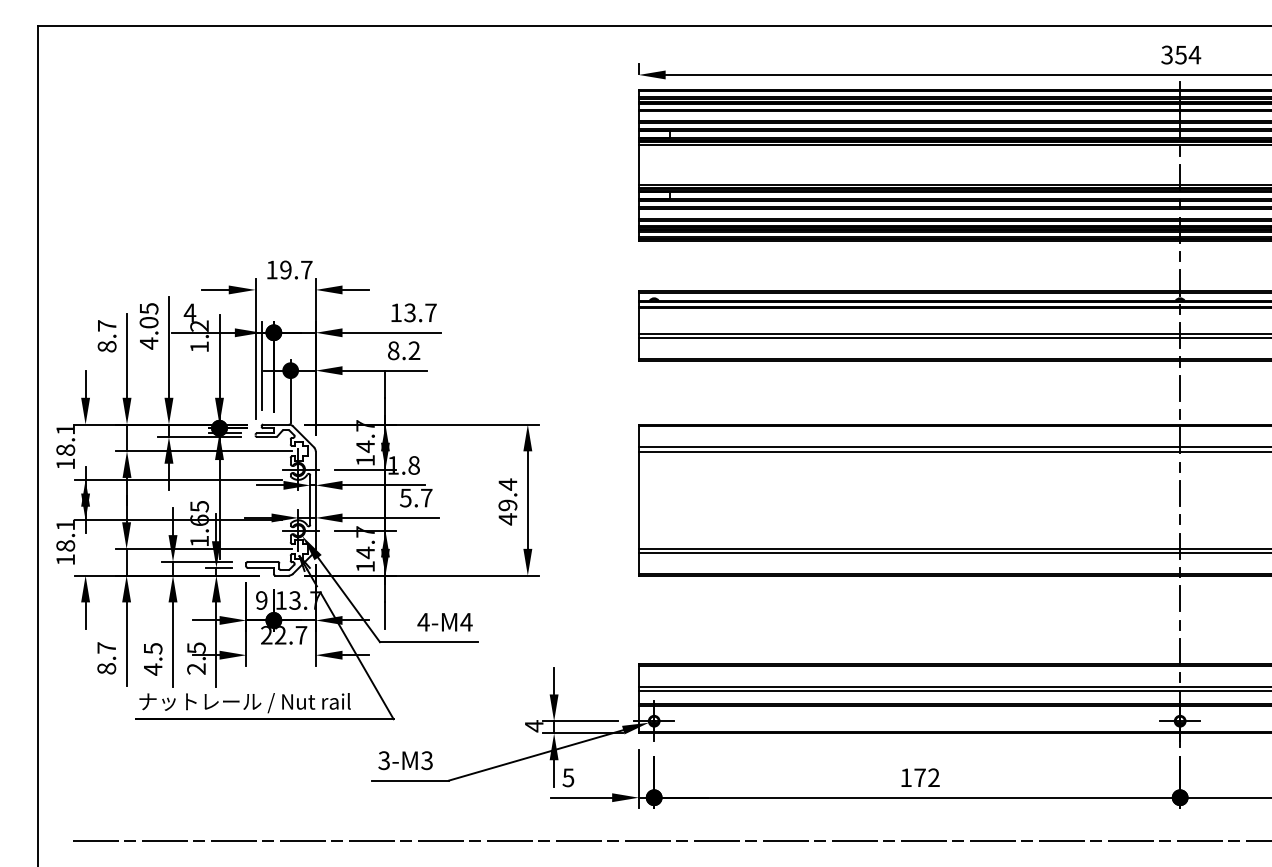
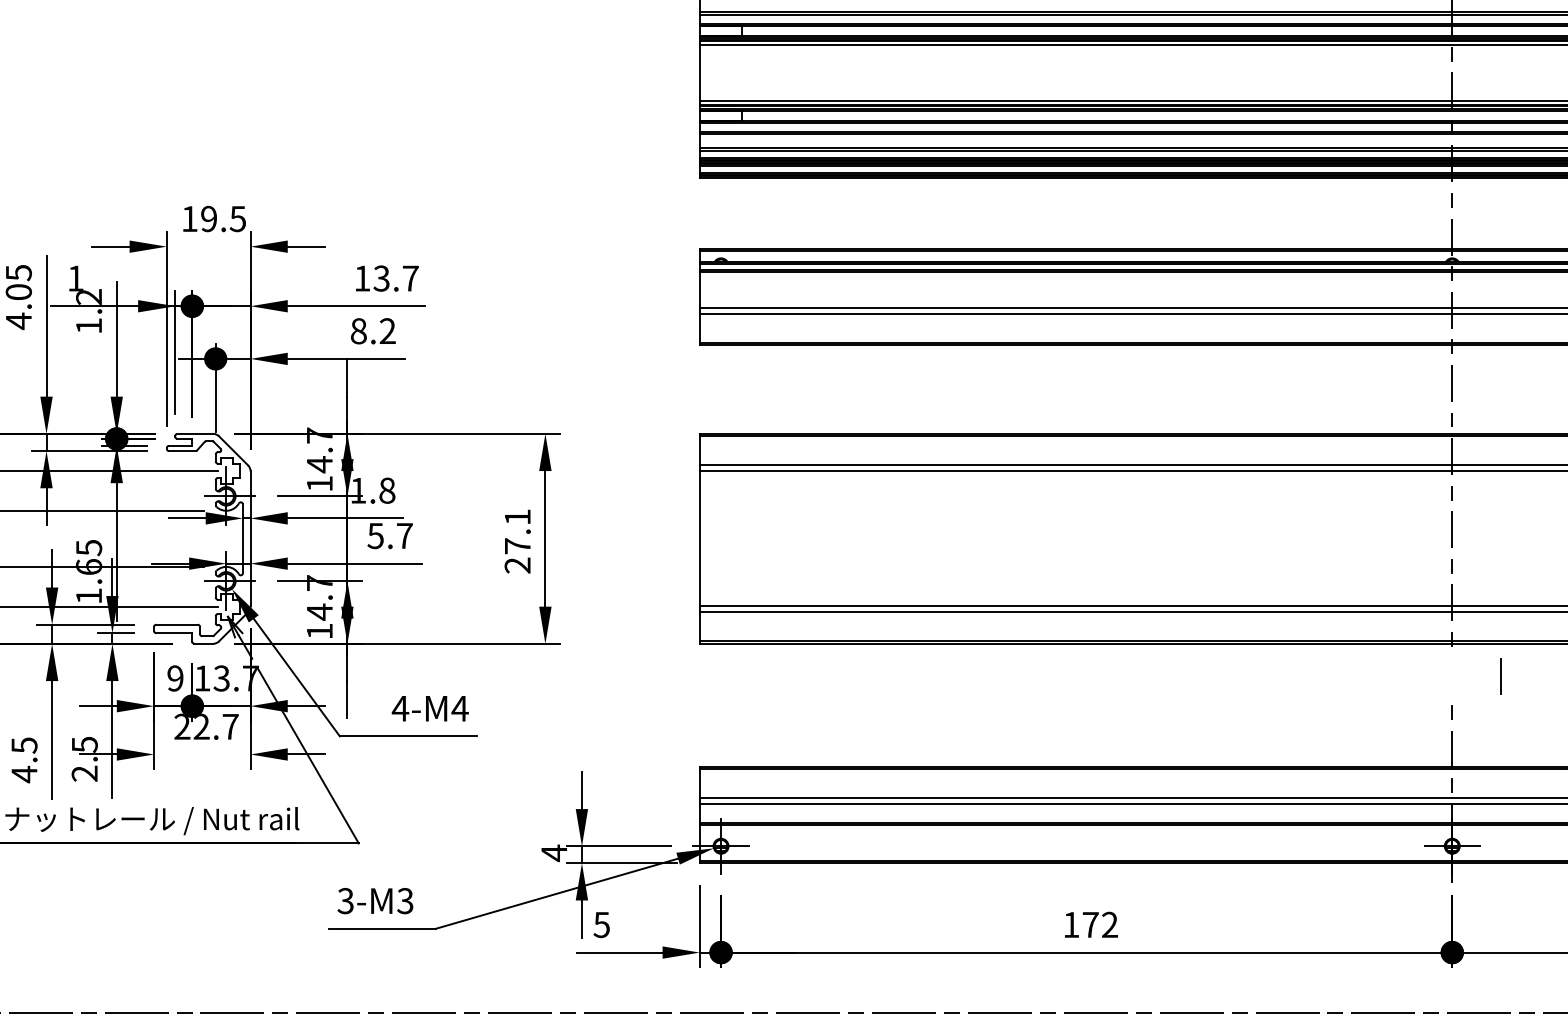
text: (306, 269) -> (237, 218), 19.7 -> 19.5
text: (189, 312) -> (75, 278), 4 -> 1
text: (507, 501) -> (517, 540), 49.4 -> 27.1
line: (1179, 598) -> (1499, 675), moved

